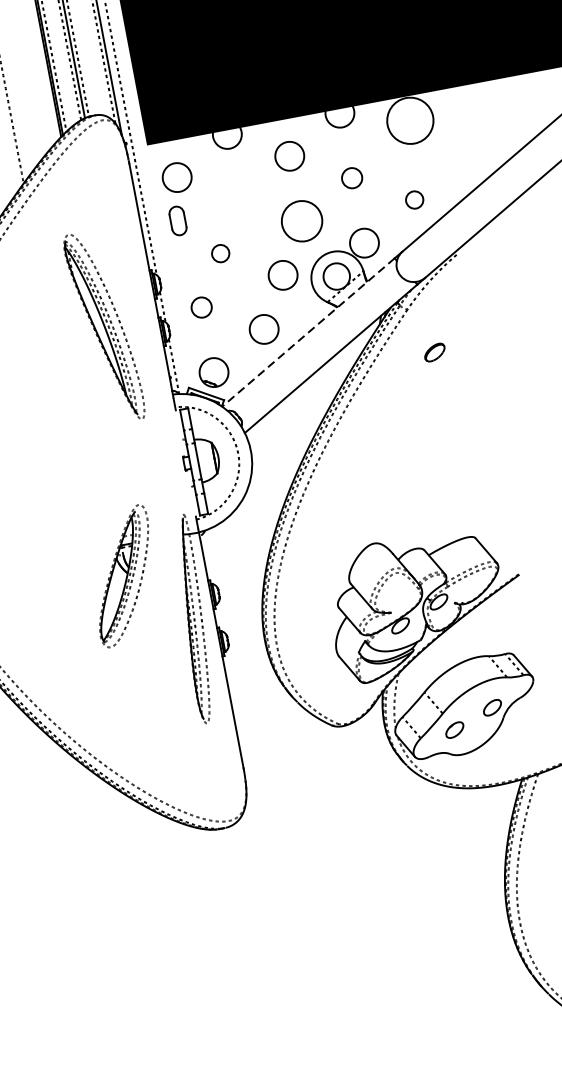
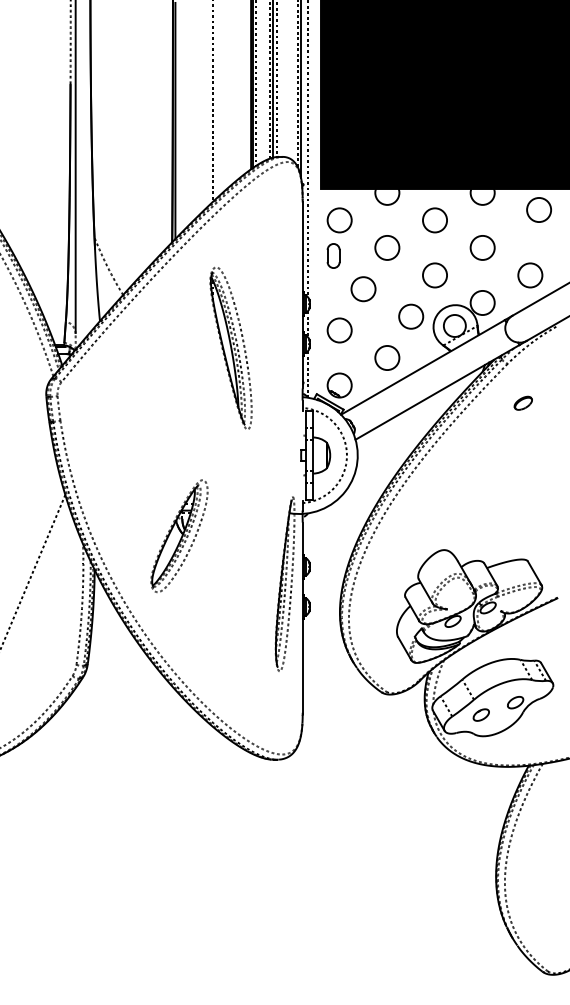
circle: (410, 120) -> (539, 209), size x0.62
circle: (351, 177) -> (482, 247), size x1.43
circle: (239, 198) -> (387, 247), added
circle: (414, 200) -> (530, 275), size x1.67
circle: (301, 221) -> (434, 275), size x0.71
circle: (220, 253) -> (363, 289), size x1.67
circle: (201, 307) -> (339, 330), size x1.43
part: (103, 326) -> (230, 347), moved
line: (308, 332) -> (423, 367), dashed -> solid
part: (123, 575) -> (179, 535), moved

